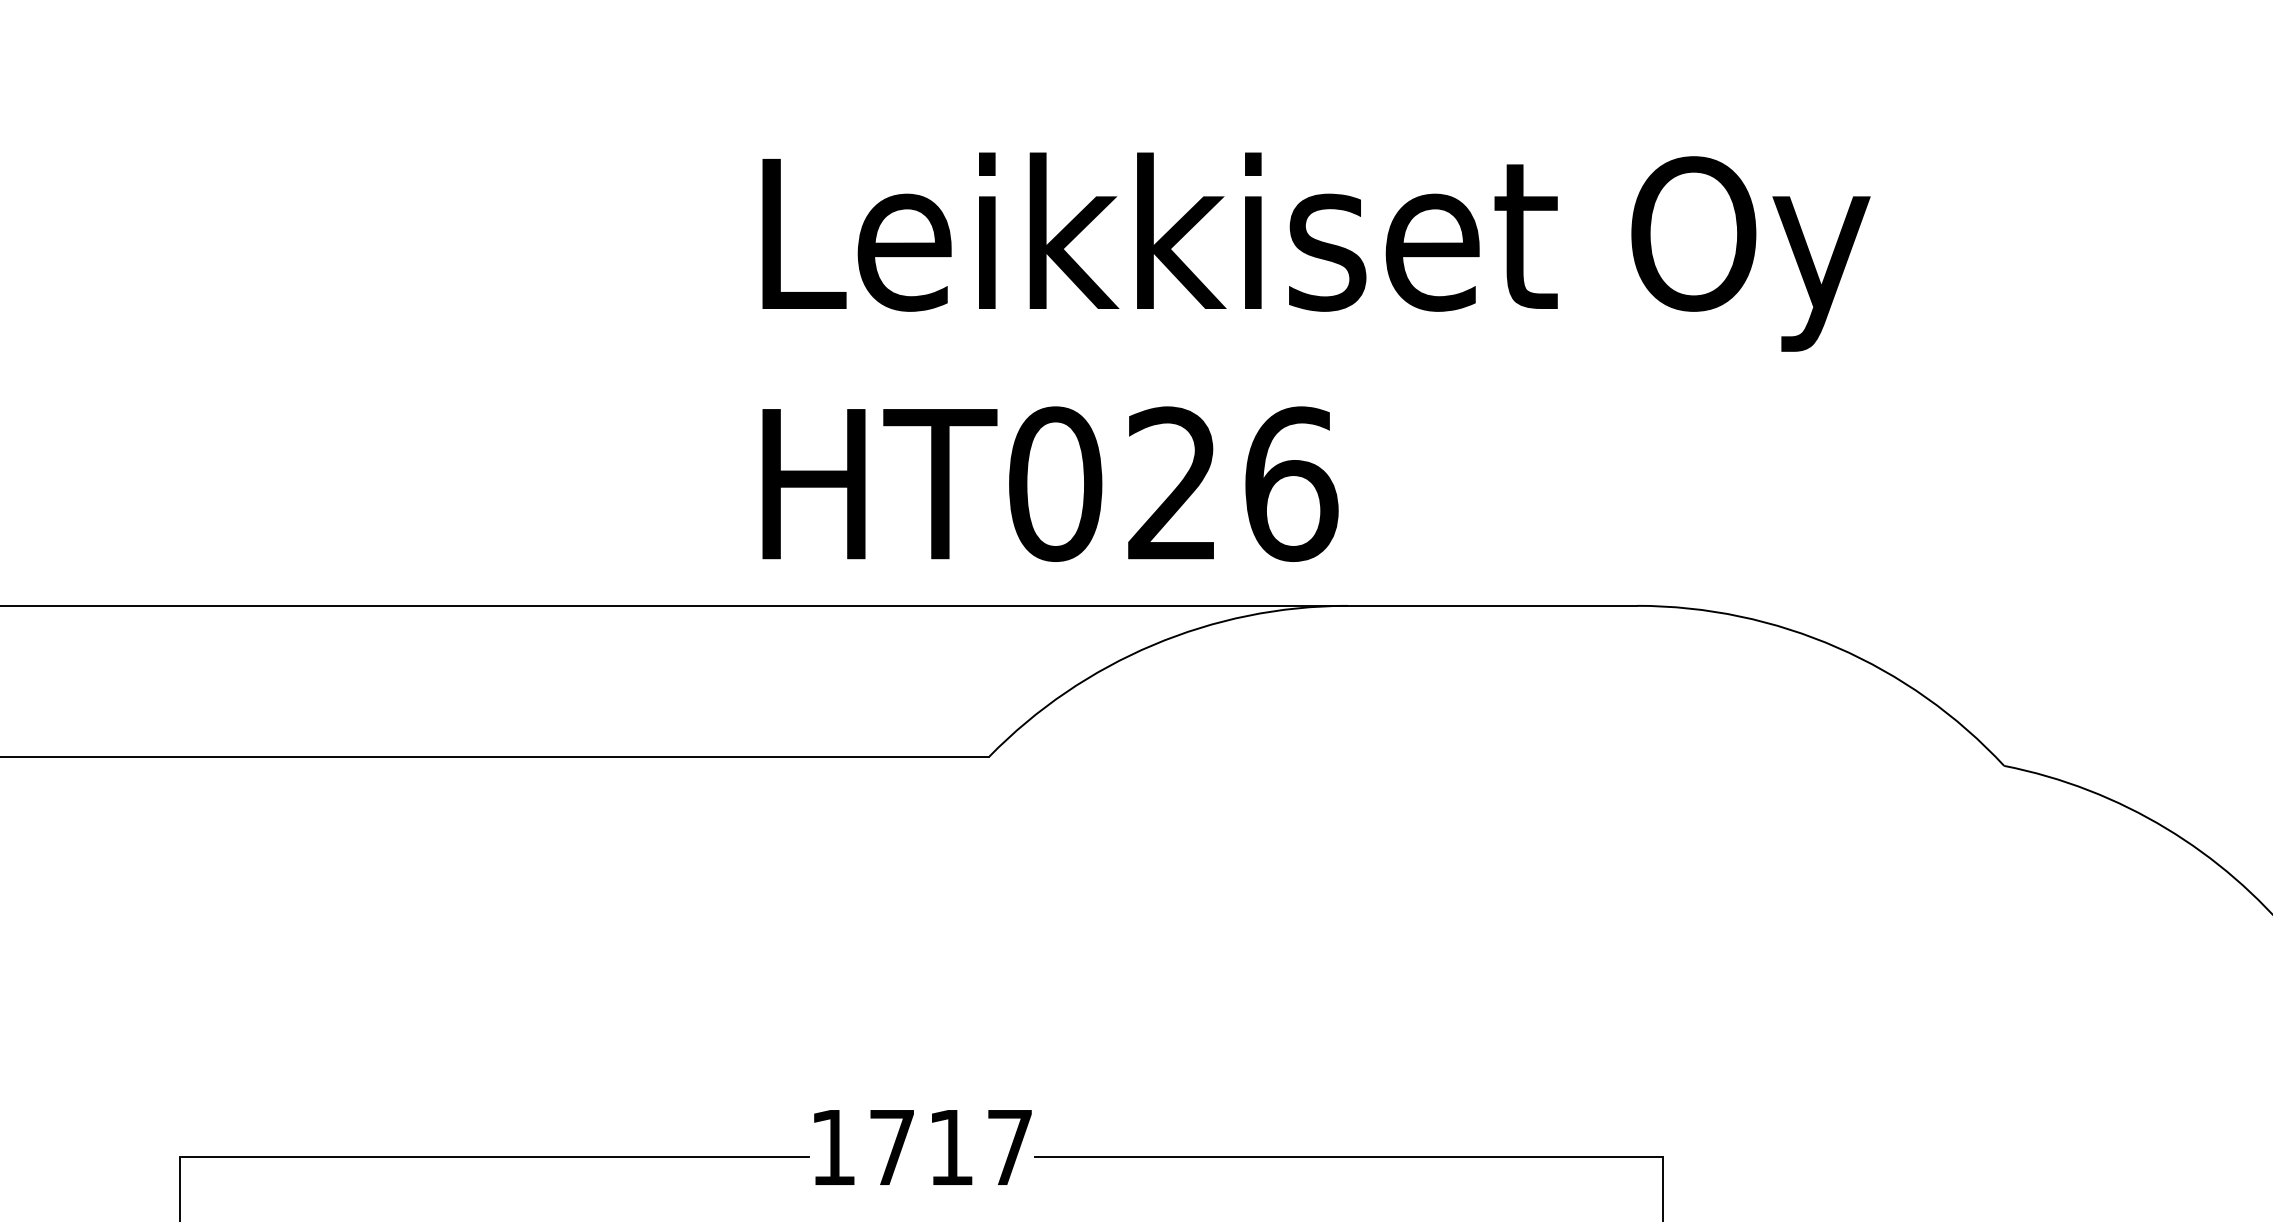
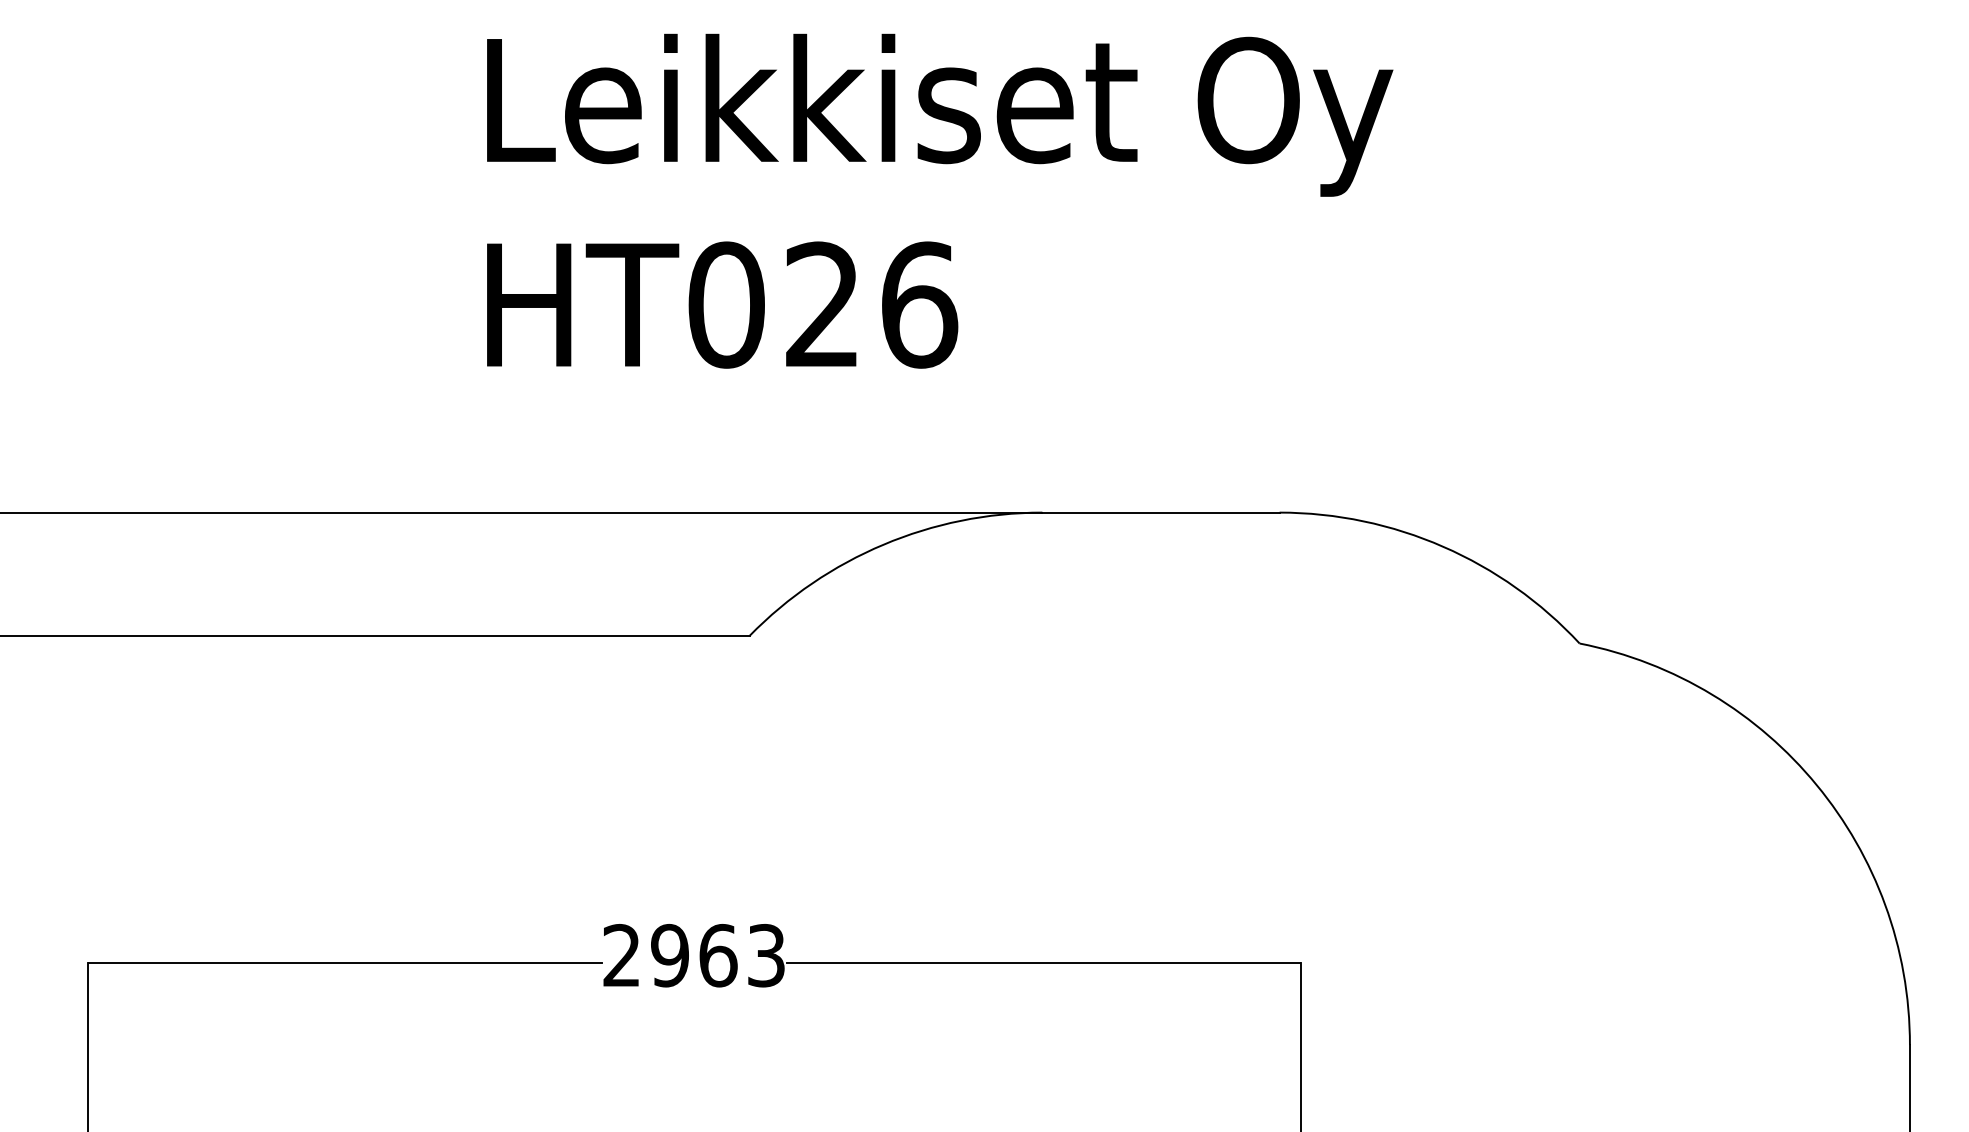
text: (1316, 356) -> (940, 200), moved
text: (920, 1147) -> (693, 955), 1717 -> 2963

